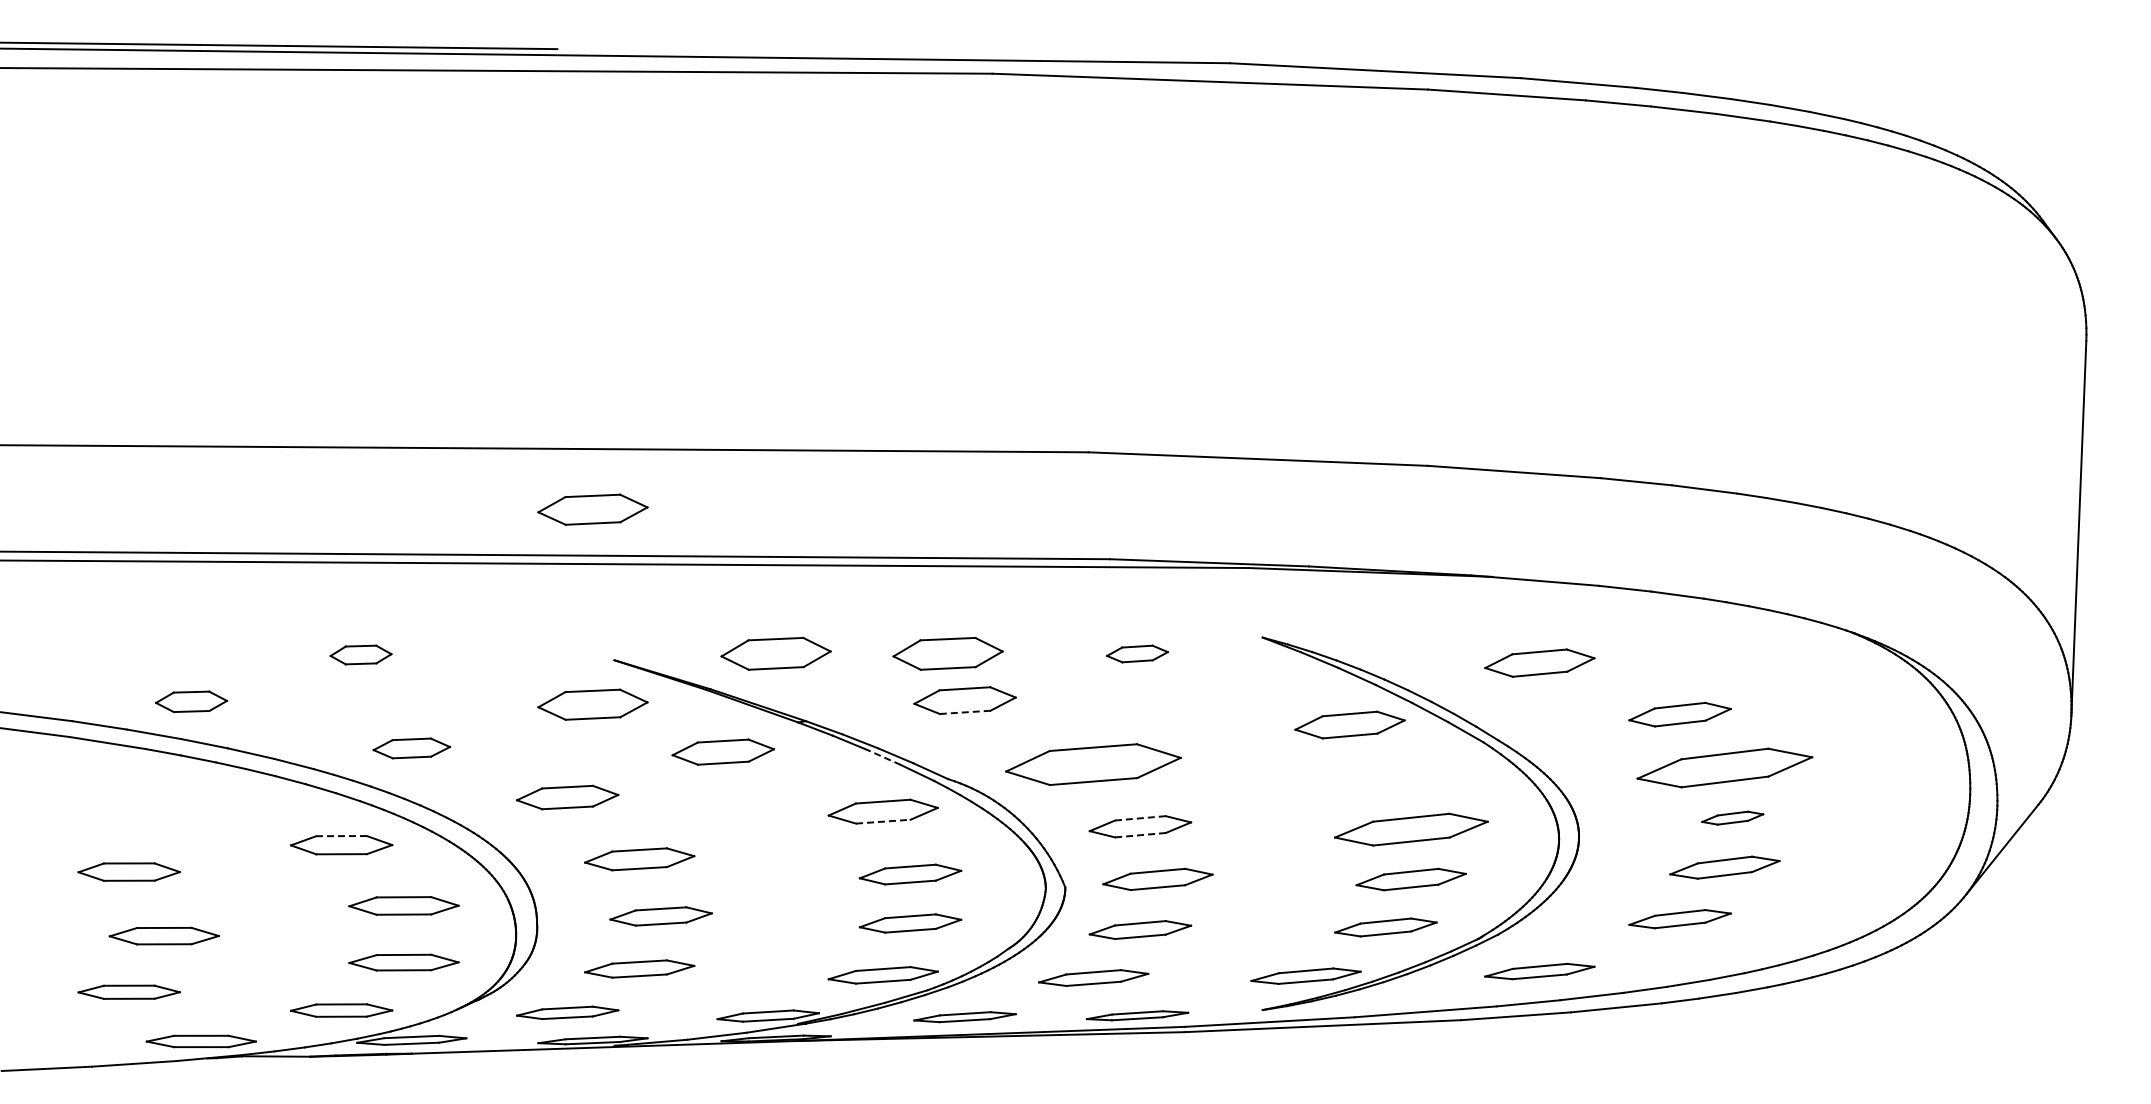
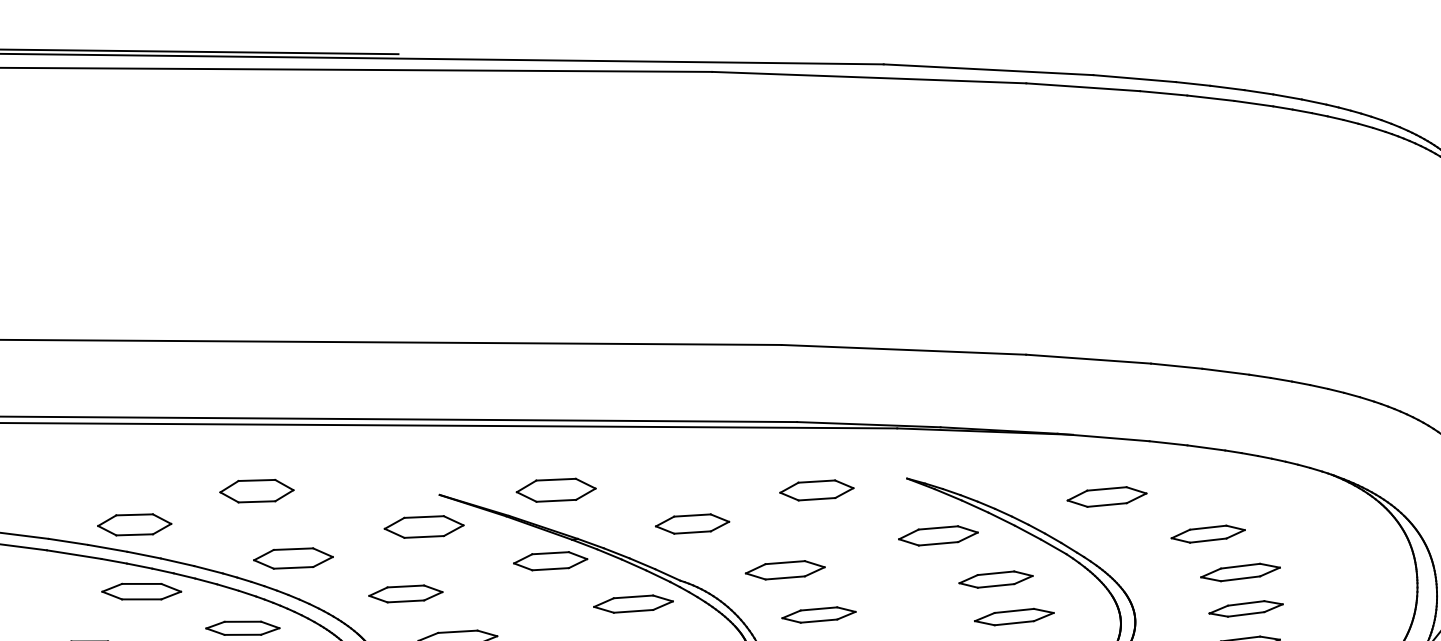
part: (592, 509) -> (423, 386), removed
part: (947, 653) -> (679, 490), removed
part: (1137, 653) -> (816, 490), size x1.67
part: (360, 654) -> (256, 490), size x1.67
part: (191, 701) -> (134, 524), size x1.43
line: (965, 712) -> (692, 532), dashed -> solid
part: (1349, 724) -> (938, 535), moved
part: (411, 748) -> (293, 558), size x1.43
part: (722, 751) -> (550, 560), moved
line: (883, 757) -> (633, 565), dashed -> solid
part: (1093, 764) -> (785, 570), size x0.62
part: (1724, 767) -> (1240, 572), size x0.62
part: (1385, 777) -> (995, 579), added
part: (200, 794) -> (141, 591), added
part: (1732, 817) -> (1246, 608), size x1.67
line: (1139, 818) -> (818, 609), dashed -> solid
line: (883, 821) -> (633, 611), dashed -> solid
part: (1410, 829) -> (1013, 616), size x0.71
line: (1140, 835) -> (819, 621), dashed -> solid
line: (341, 836) -> (242, 622), dashed -> solid

